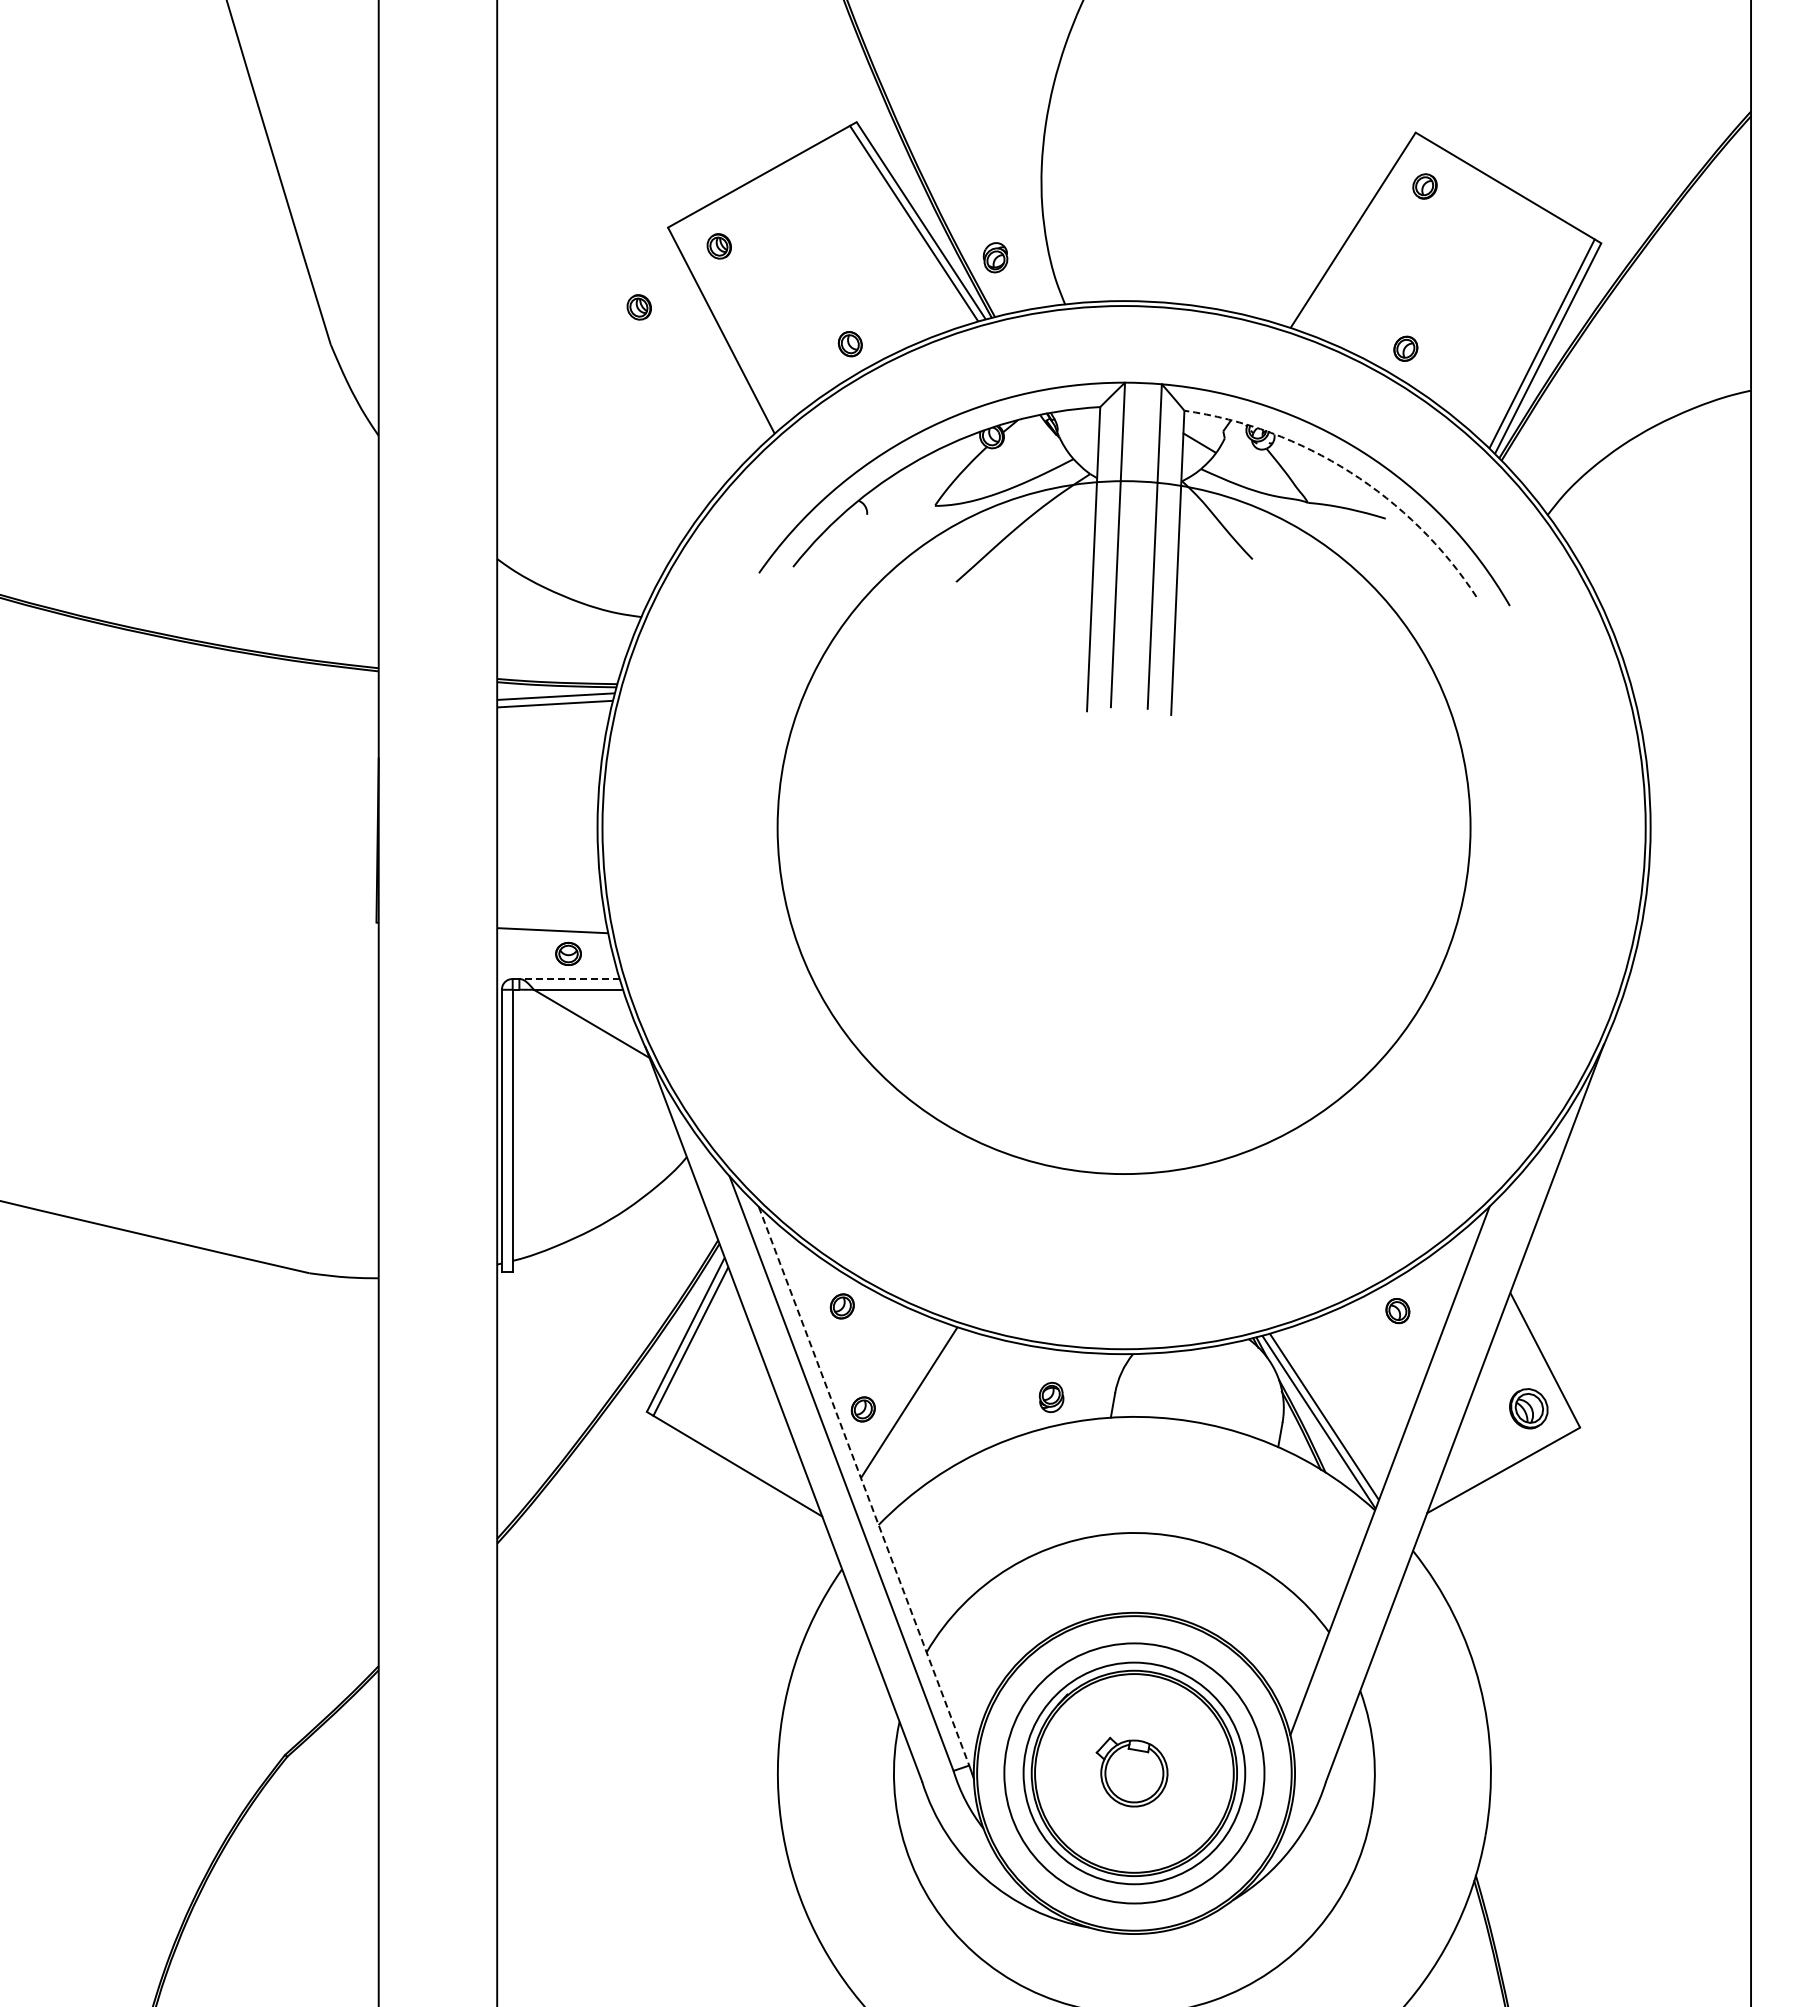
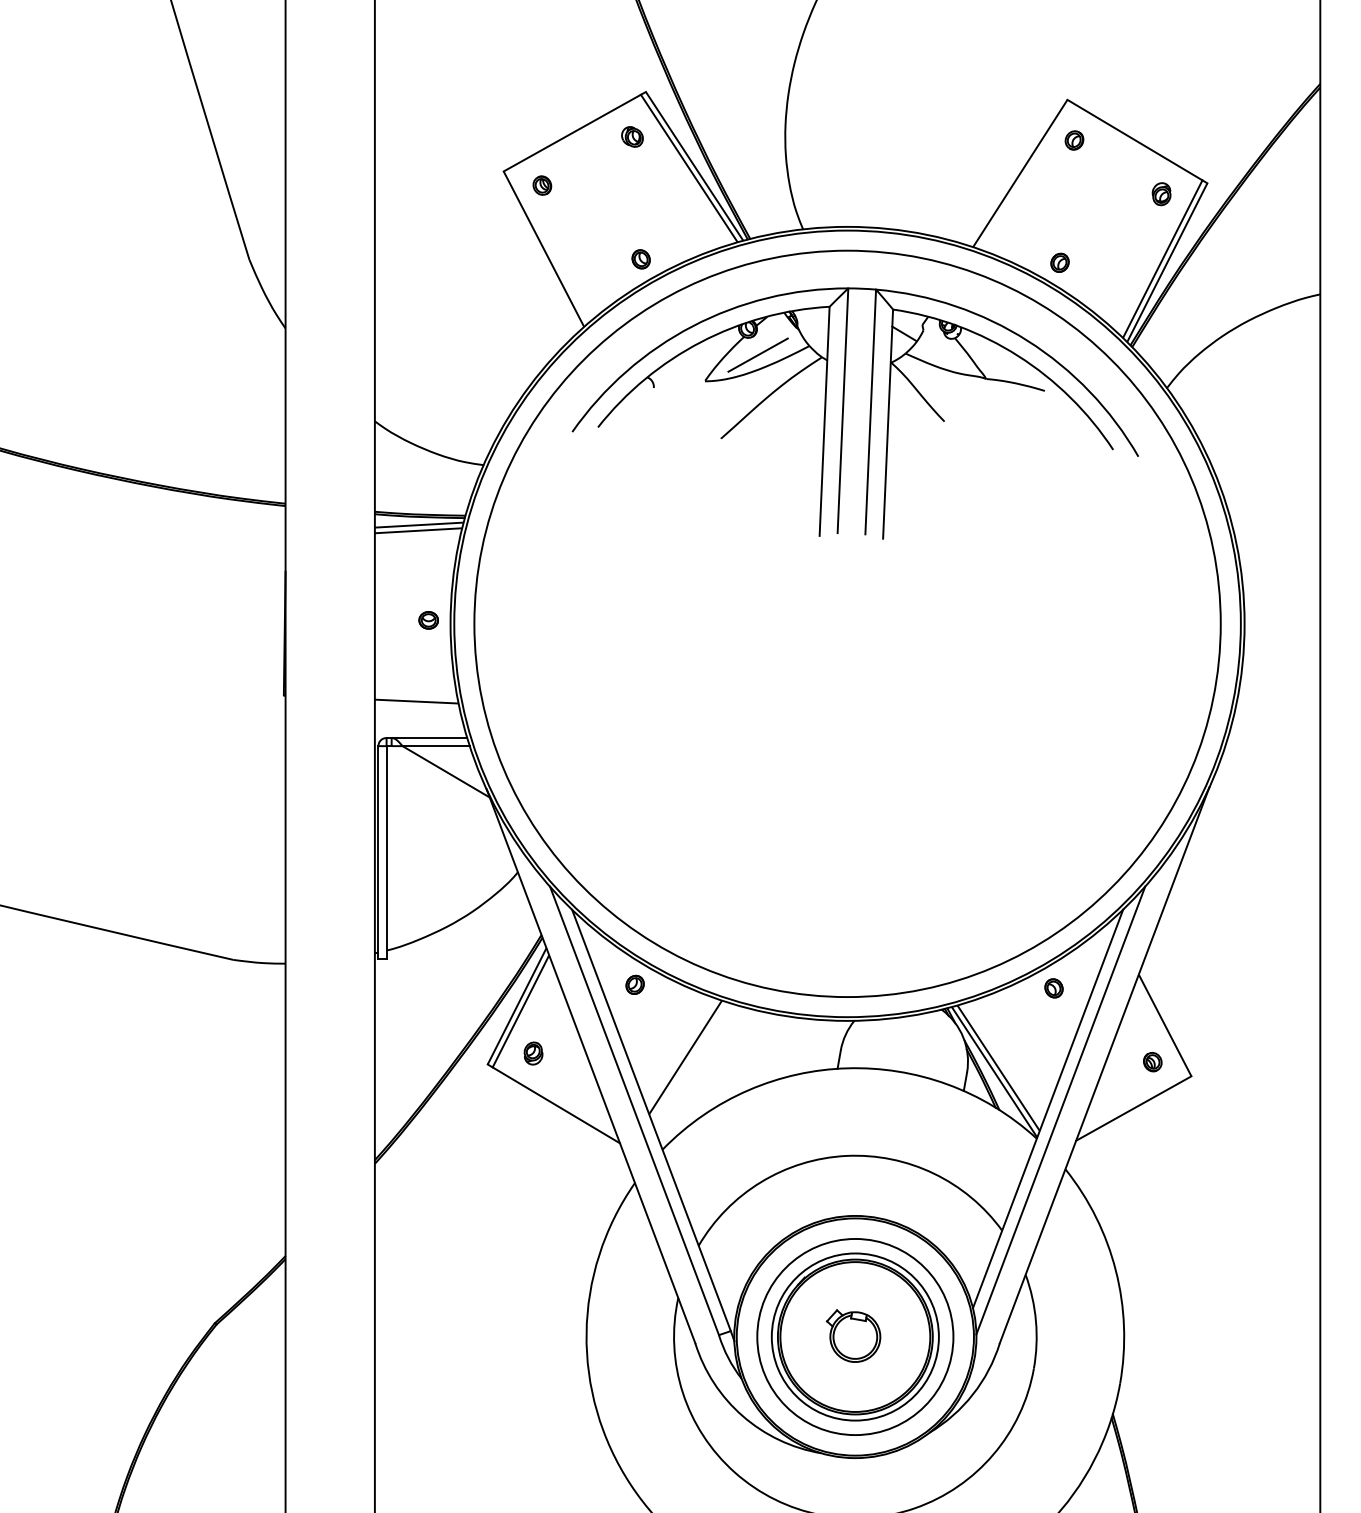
part: (838, 181) -> (632, 136), added
part: (995, 257) -> (1161, 194), moved
part: (638, 307) -> (481, 231), removed
line: (1005, 471) -> (758, 355), added
arc: (1350, 472) -> (1018, 356), dashed -> solid
circle: (1124, 827) -> (847, 623), size x1.43
part: (568, 953) -> (428, 620), moved
line: (569, 978) -> (429, 737), dashed -> solid
part: (1051, 1396) -> (533, 1052), moved
part: (1528, 1408) -> (1152, 1061), size x0.62
part: (862, 1409) -> (650, 1062), removed
line: (1406, 1473) -> (1060, 1110), added
line: (864, 1486) -> (651, 1120), dashed -> solid

